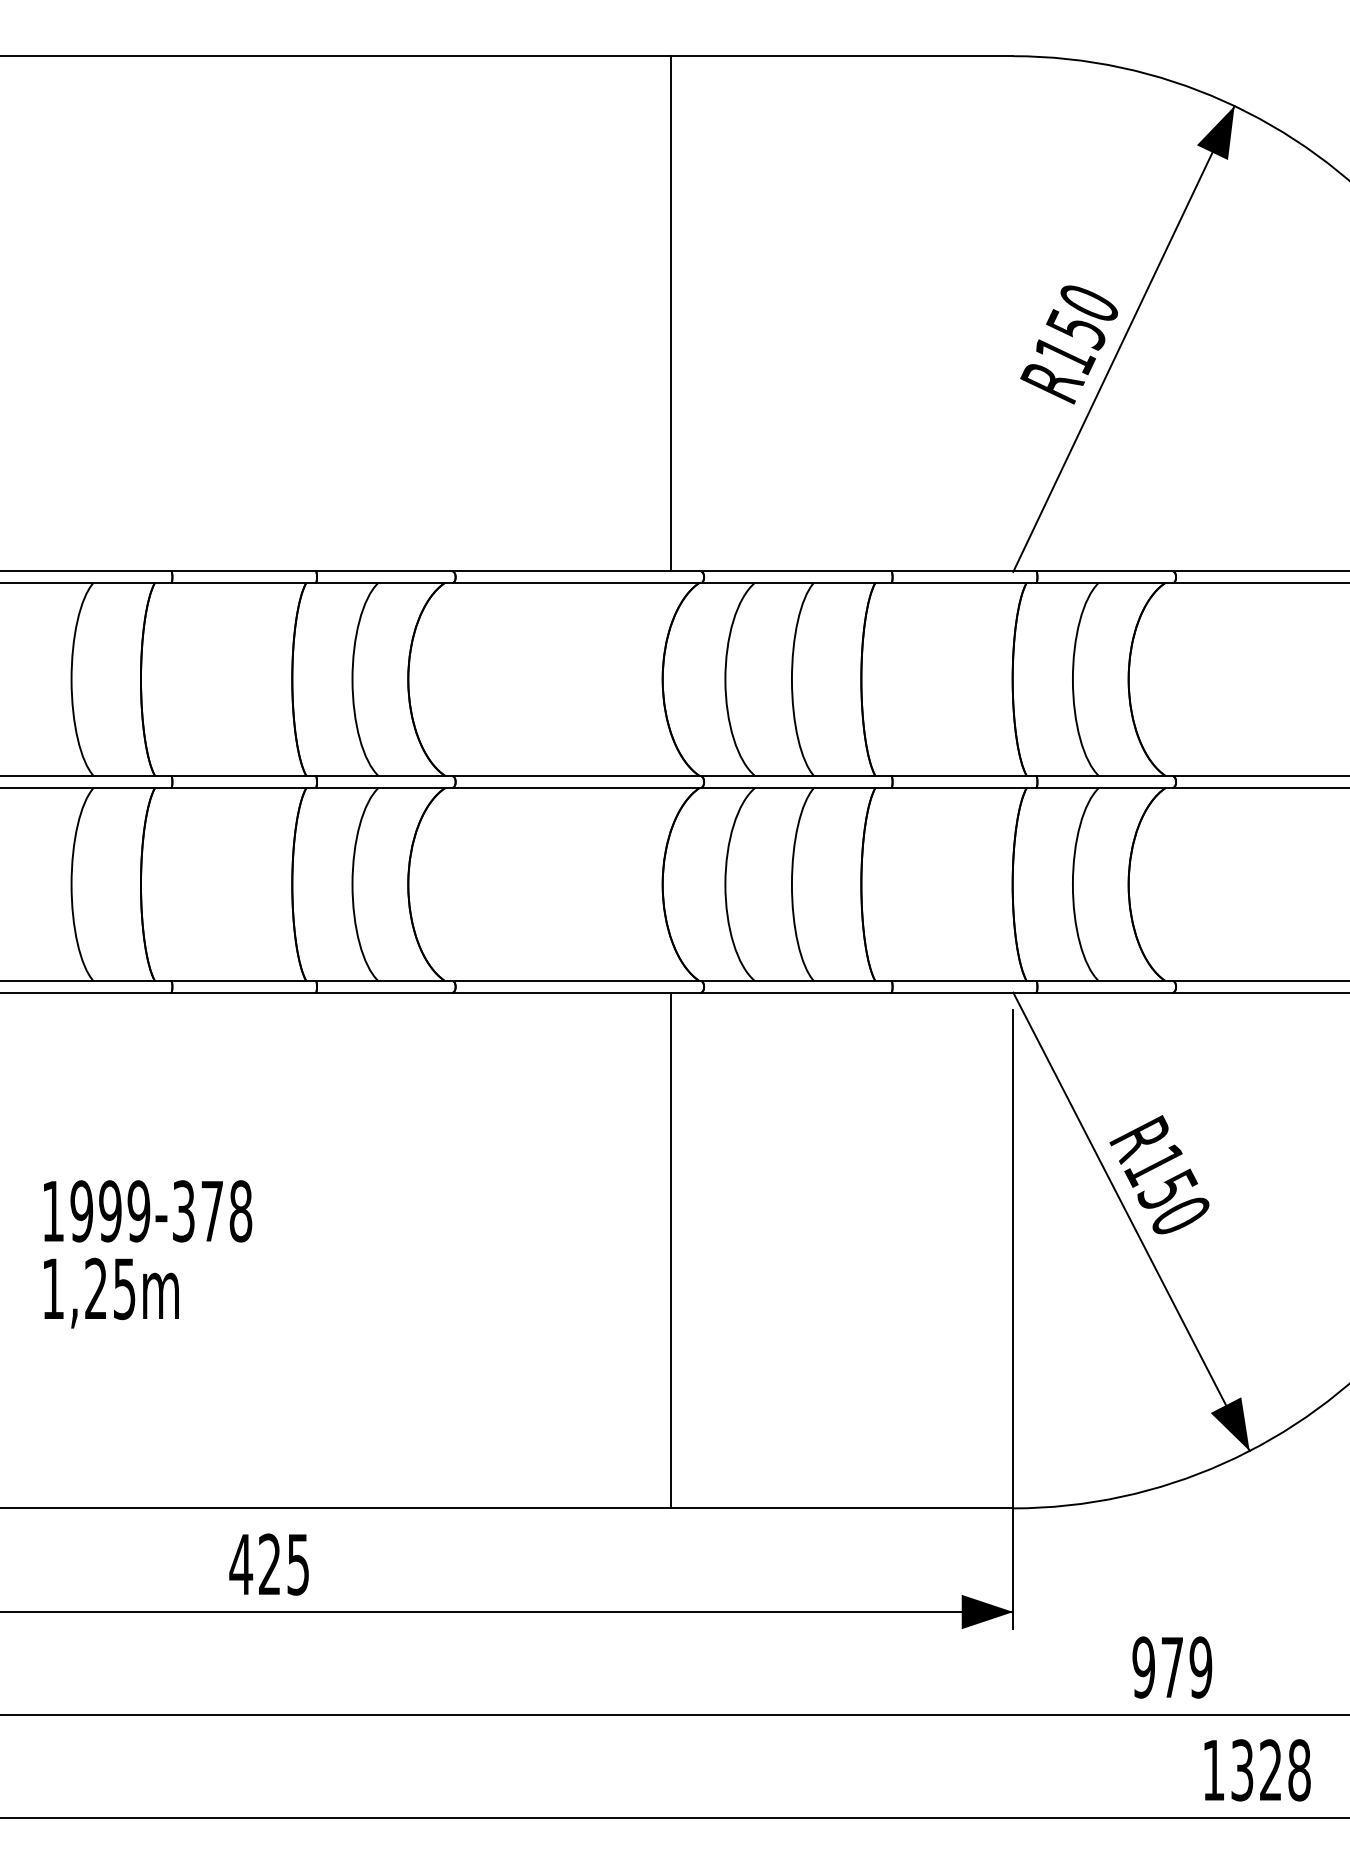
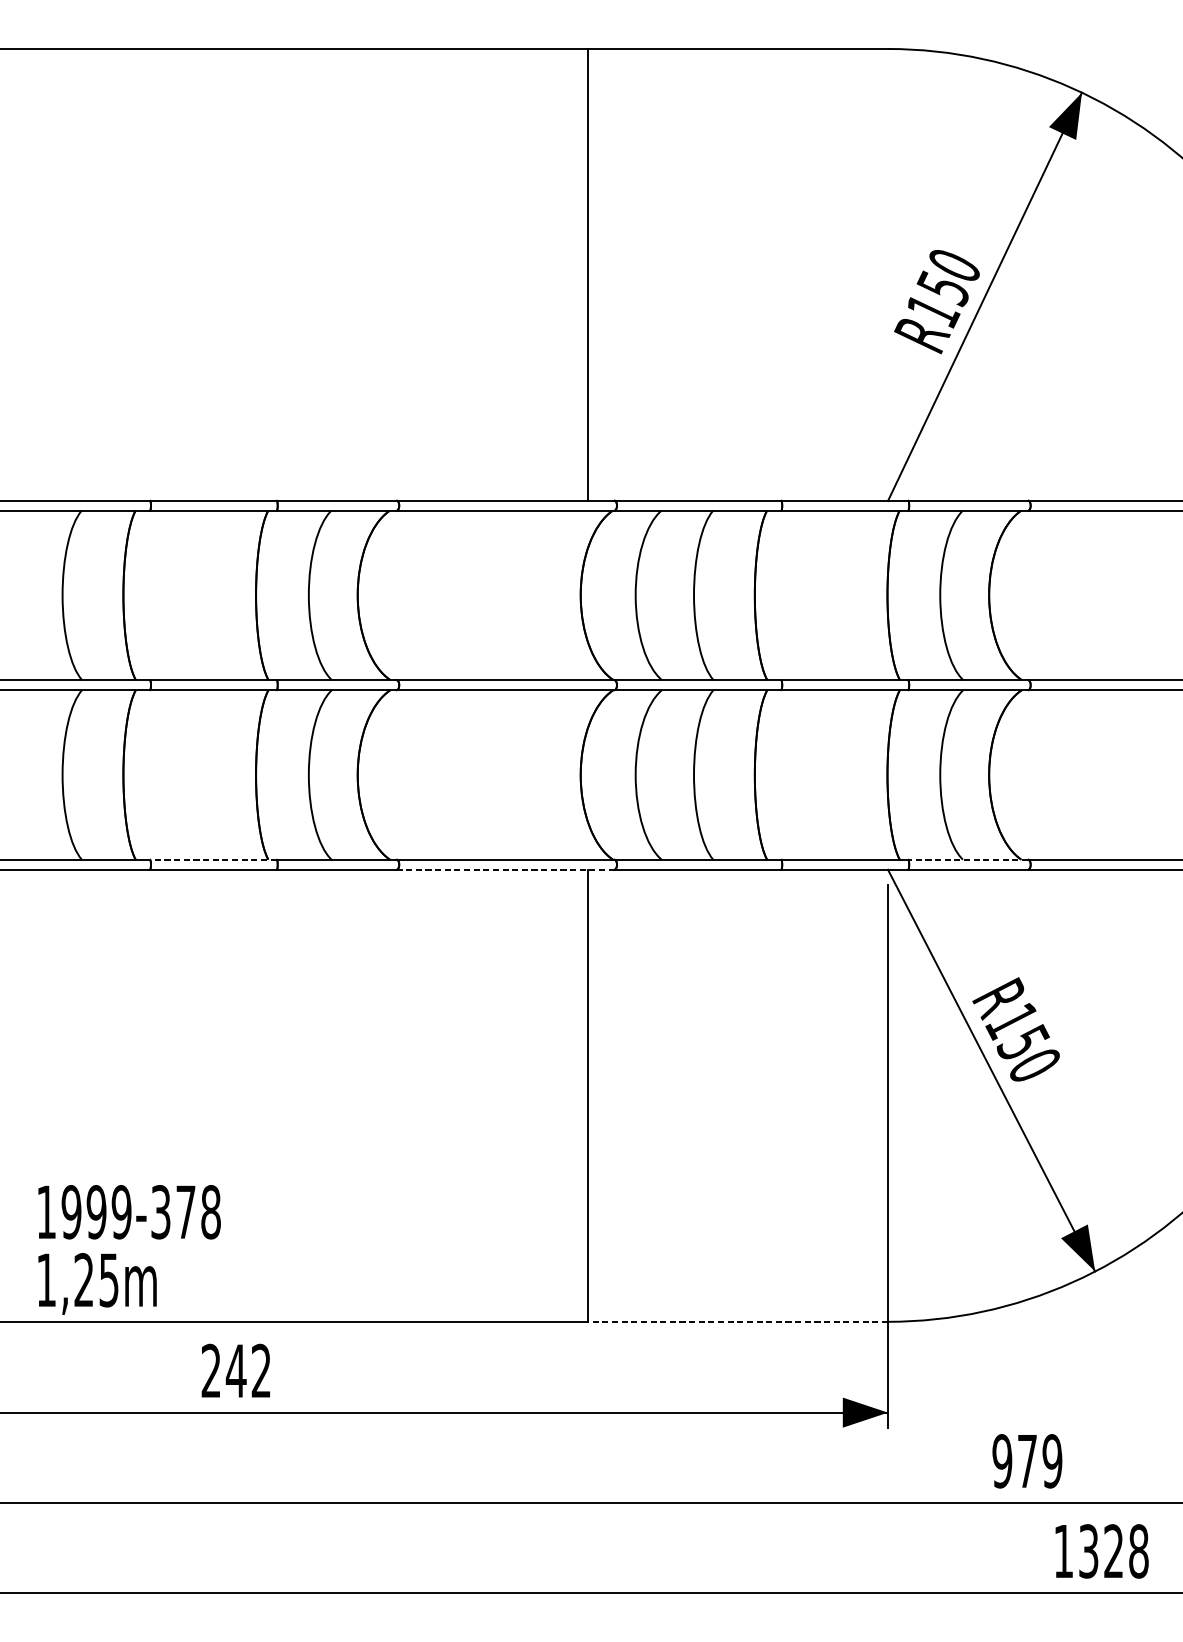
line: (243, 981) -> (213, 860), solid -> dashed
line: (1104, 981) -> (967, 860), solid -> dashed
line: (577, 992) -> (506, 869), solid -> dashed
text: (148, 1254) -> (130, 1250), moved
line: (841, 1508) -> (737, 1321), solid -> dashed
text: (268, 1564) -> (235, 1371), 425 -> 242

